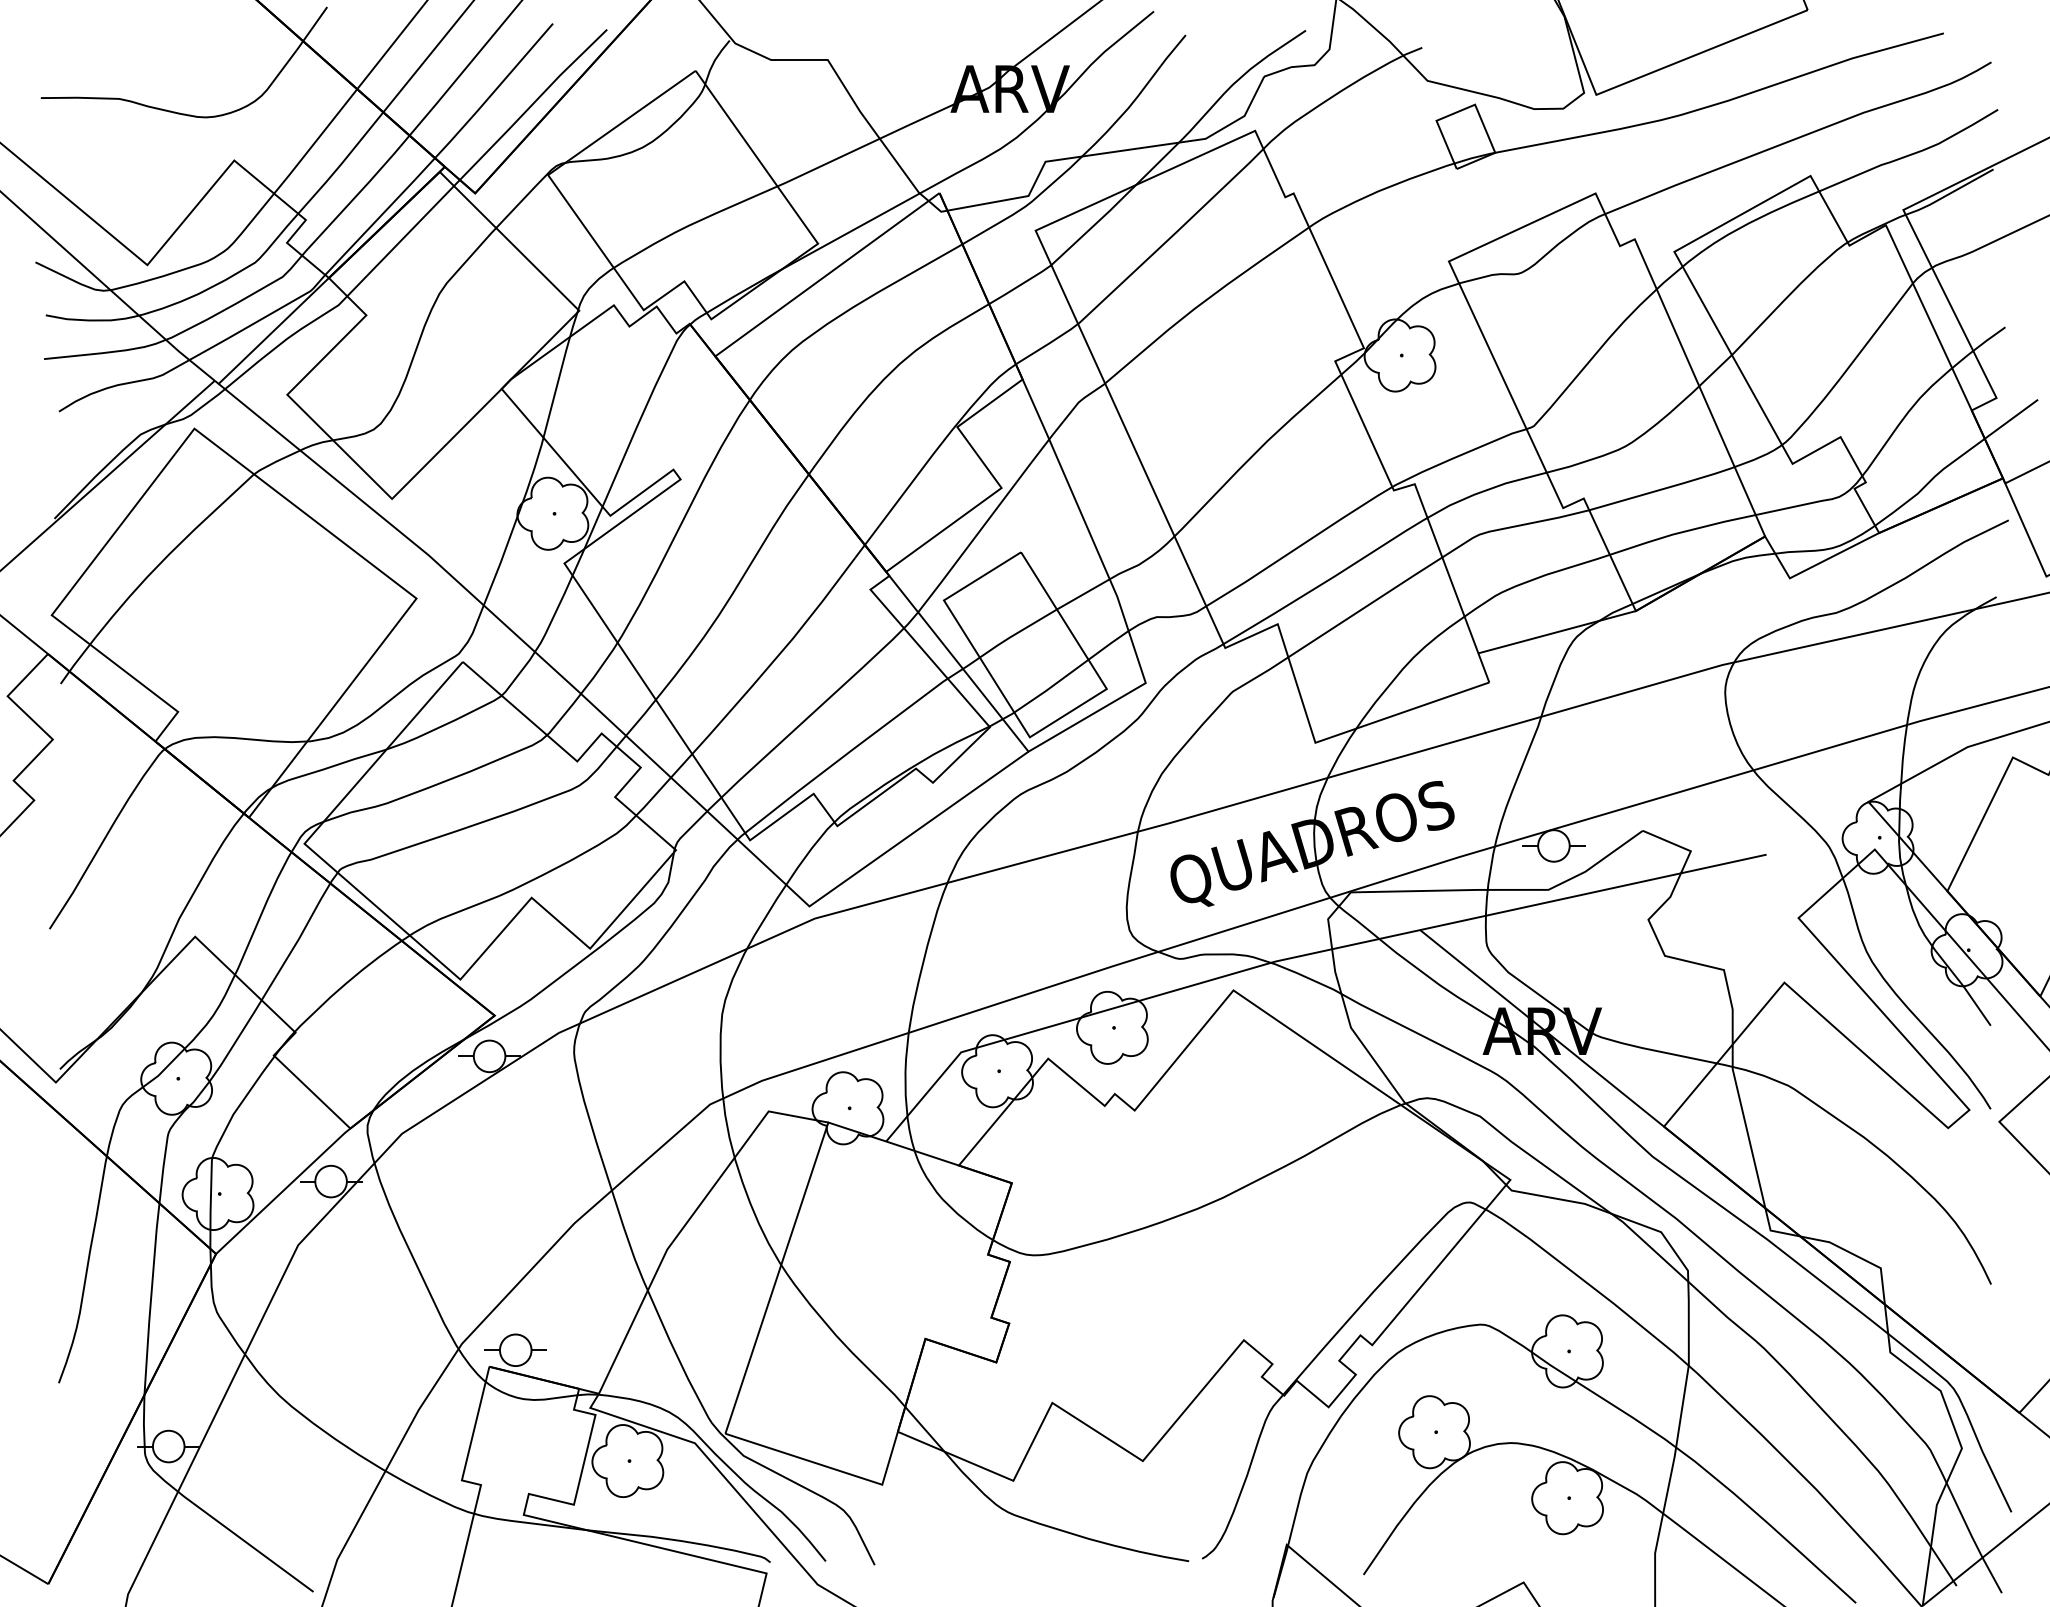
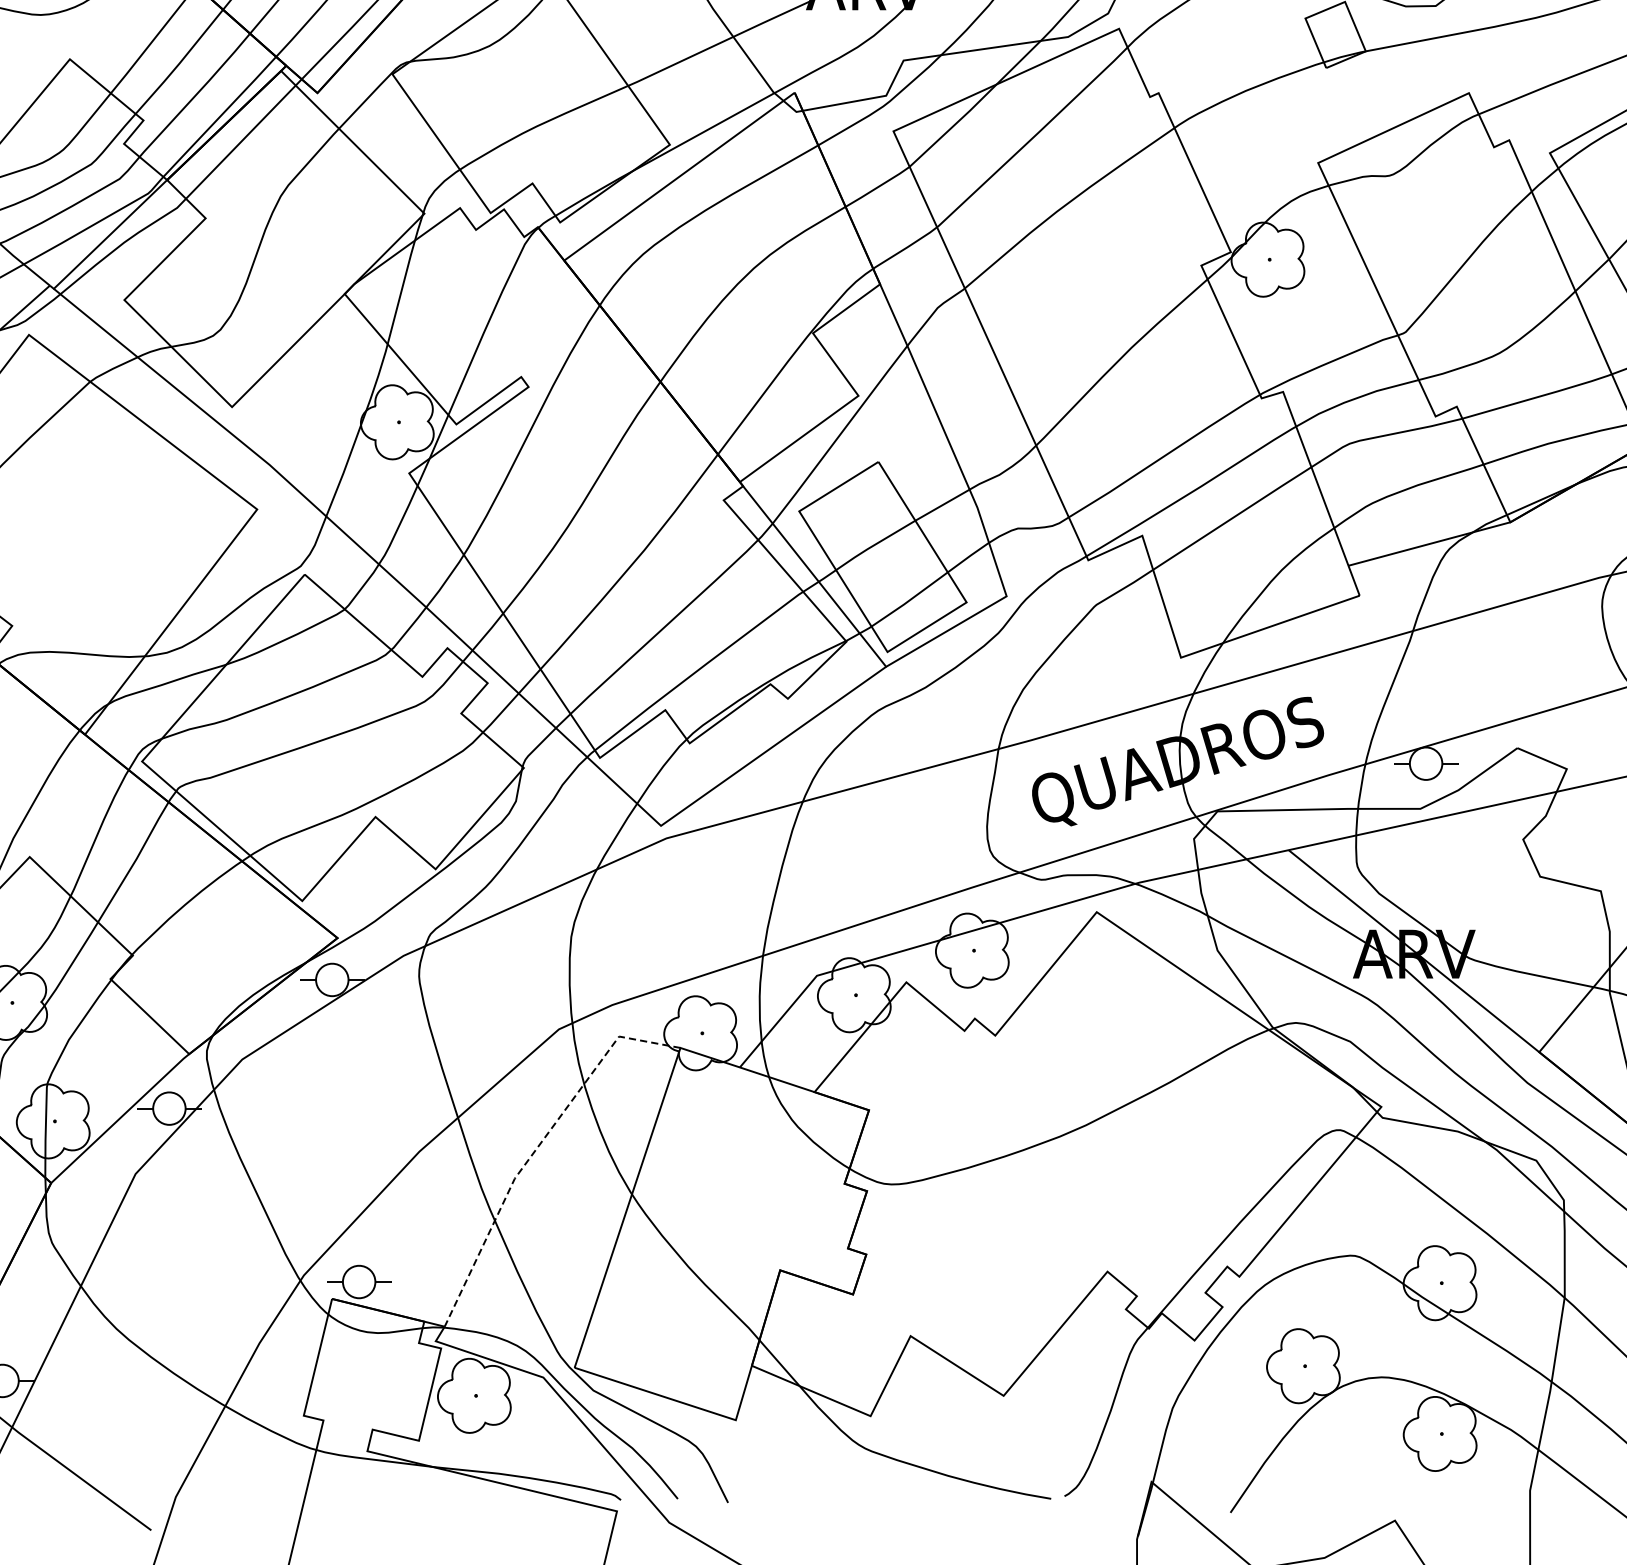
line: (688, 1220) -> (536, 1148), solid -> dashed

